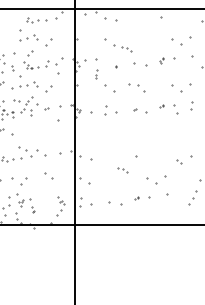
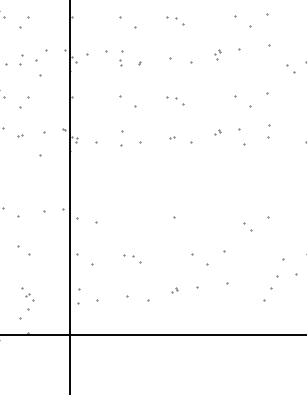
part: (126, 49) -> (174, 21), moved
part: (96, 74) -> (121, 58), moved
part: (136, 88) -> (174, 101), size x0.62
part: (122, 170) -> (131, 259), moved
part: (60, 206) -> (27, 303), moved

